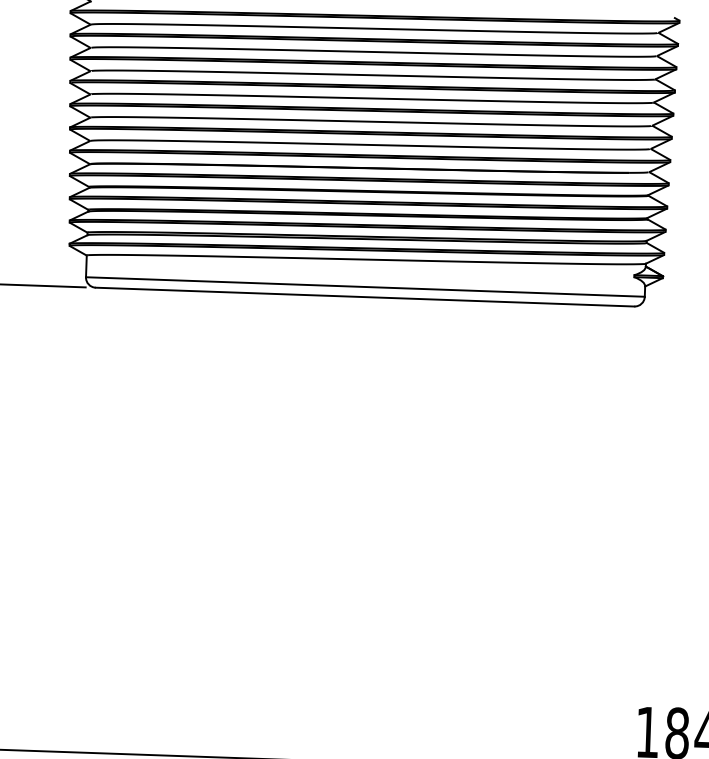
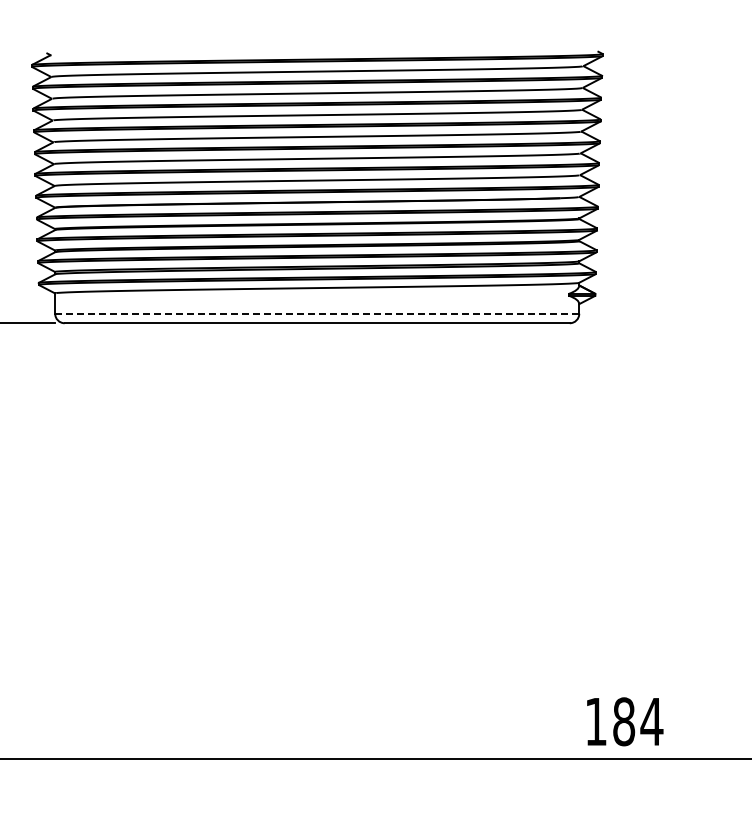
line: (365, 286) -> (317, 313), solid -> dashed

